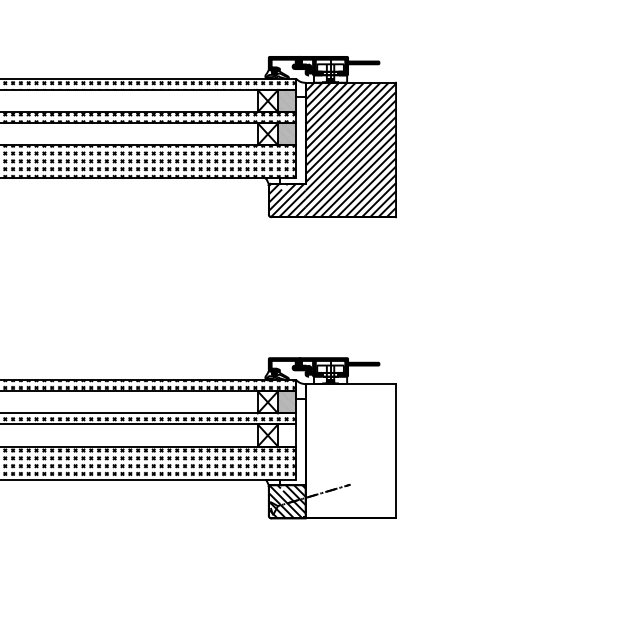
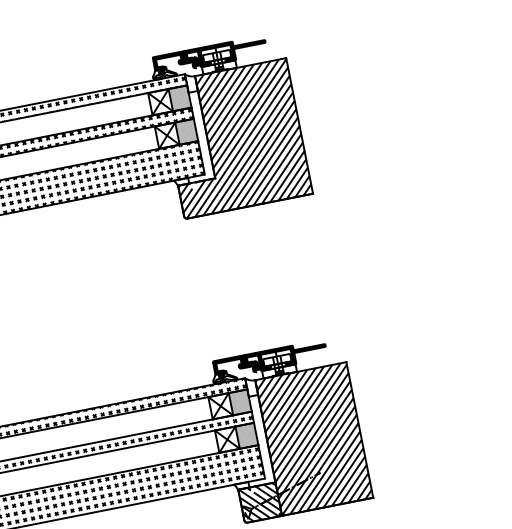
hatch: (287, 435) -> (247, 435), added
hatch: (350, 451) -> (313, 439), added

